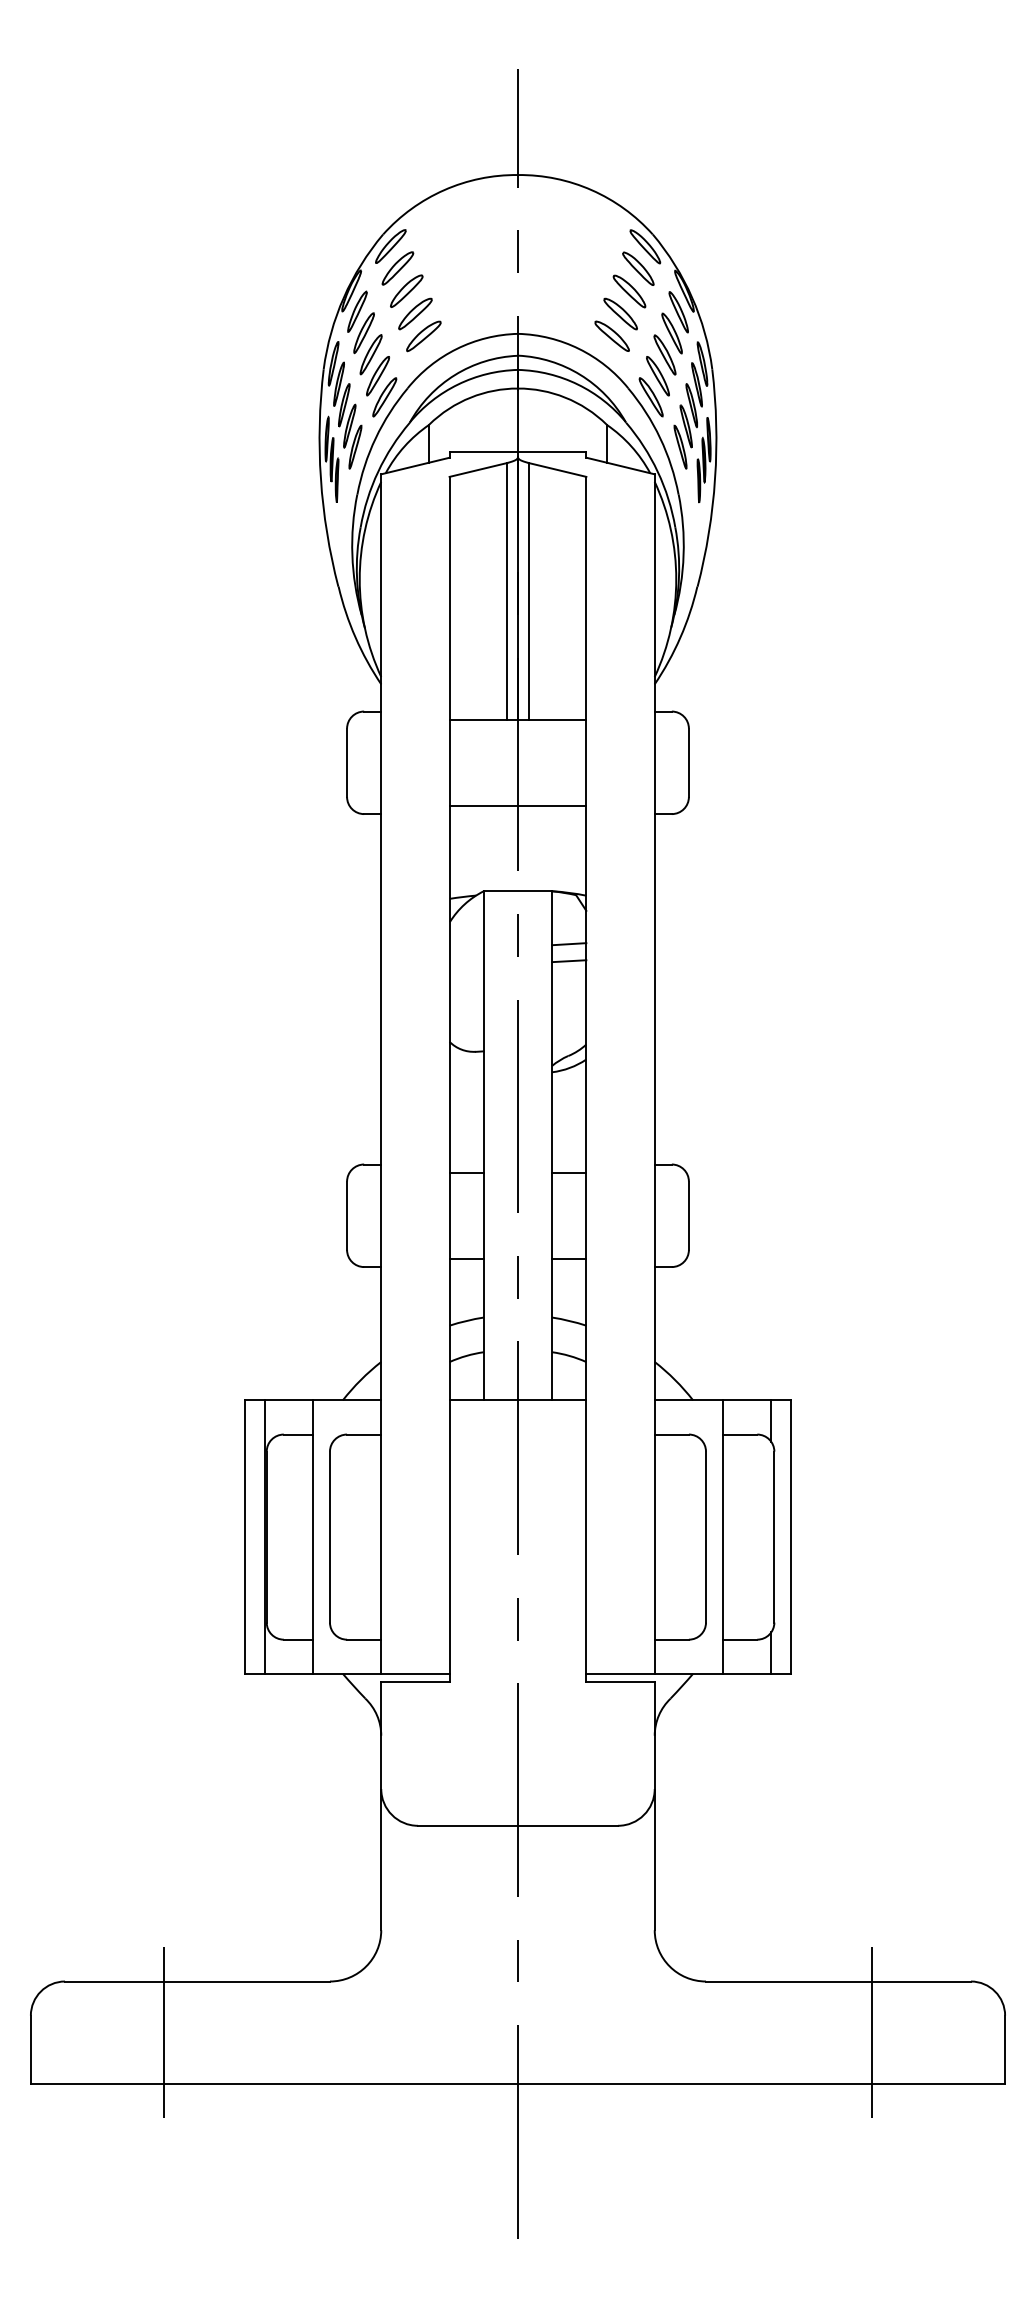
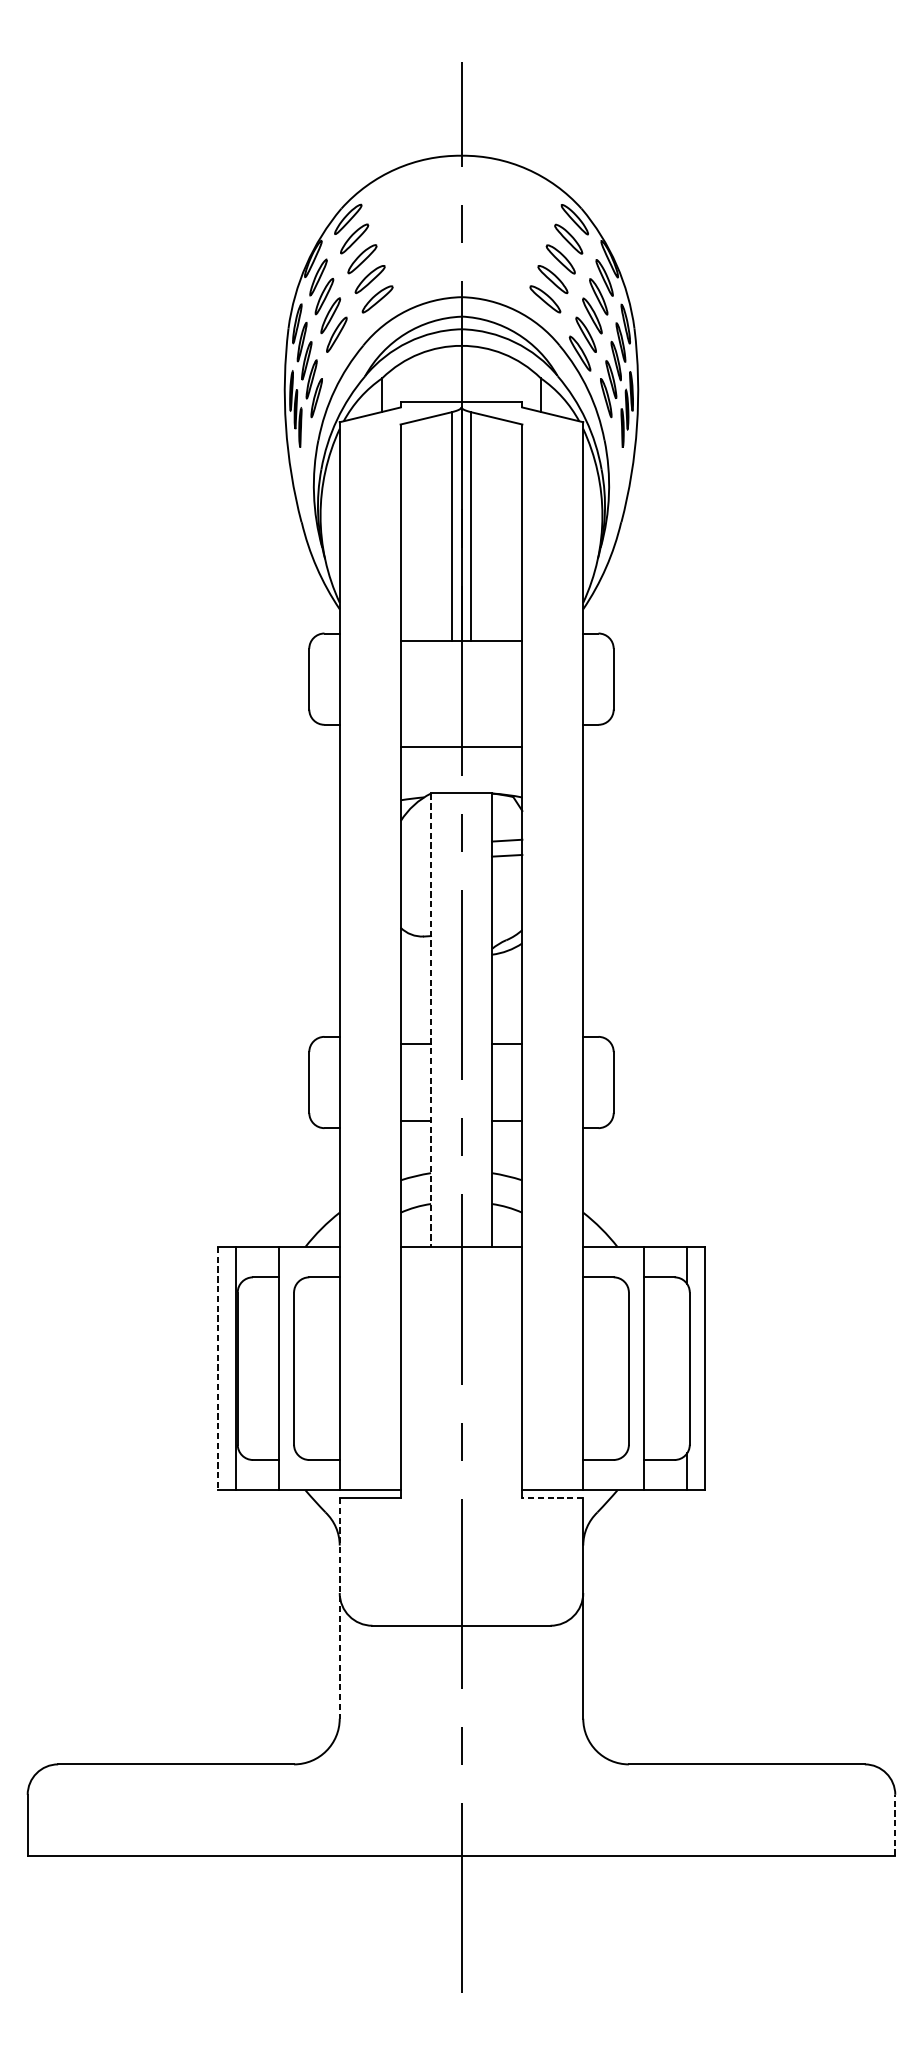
part: (384, 397) -> (342, 353), removed
line: (517, 805) -> (461, 747), moved
line: (483, 1145) -> (430, 1019), solid -> dashed
line: (244, 1537) -> (217, 1369), solid -> dashed
line: (620, 1682) -> (552, 1498), solid -> dashed
line: (381, 1806) -> (339, 1608), solid -> dashed
line: (164, 2032) -> (146, 1809), removed
line: (871, 2032) -> (776, 1809), removed
line: (1005, 2049) -> (895, 1824), solid -> dashed

